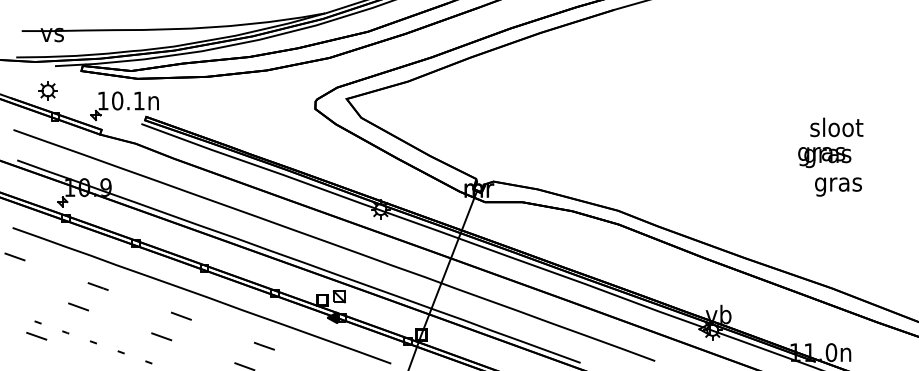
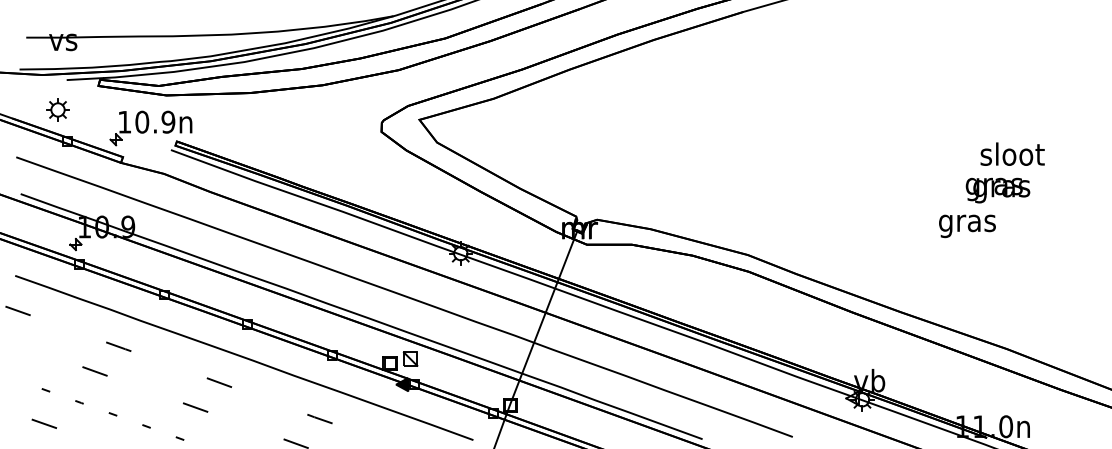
text: (138, 100) -> (167, 121), 10.1n -> 10.9n
text: (838, 186) -> (967, 225), moved
line: (36, 336) -> (44, 424), moved

